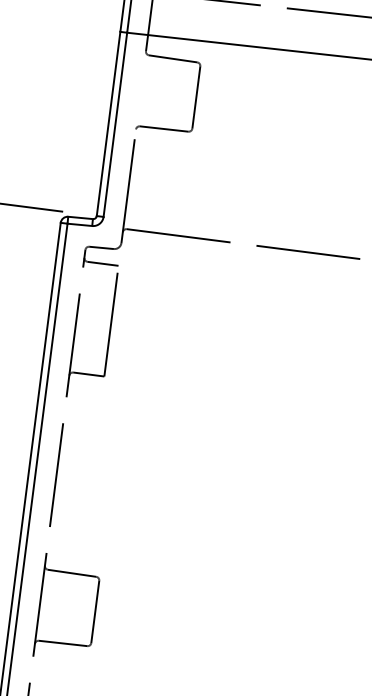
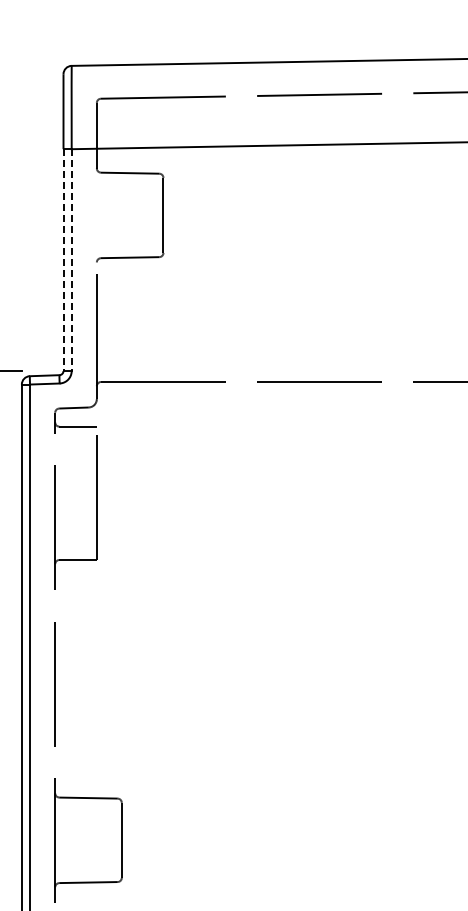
line: (108, 124) -> (63, 260), solid -> dashed
line: (115, 125) -> (71, 260), solid -> dashed

